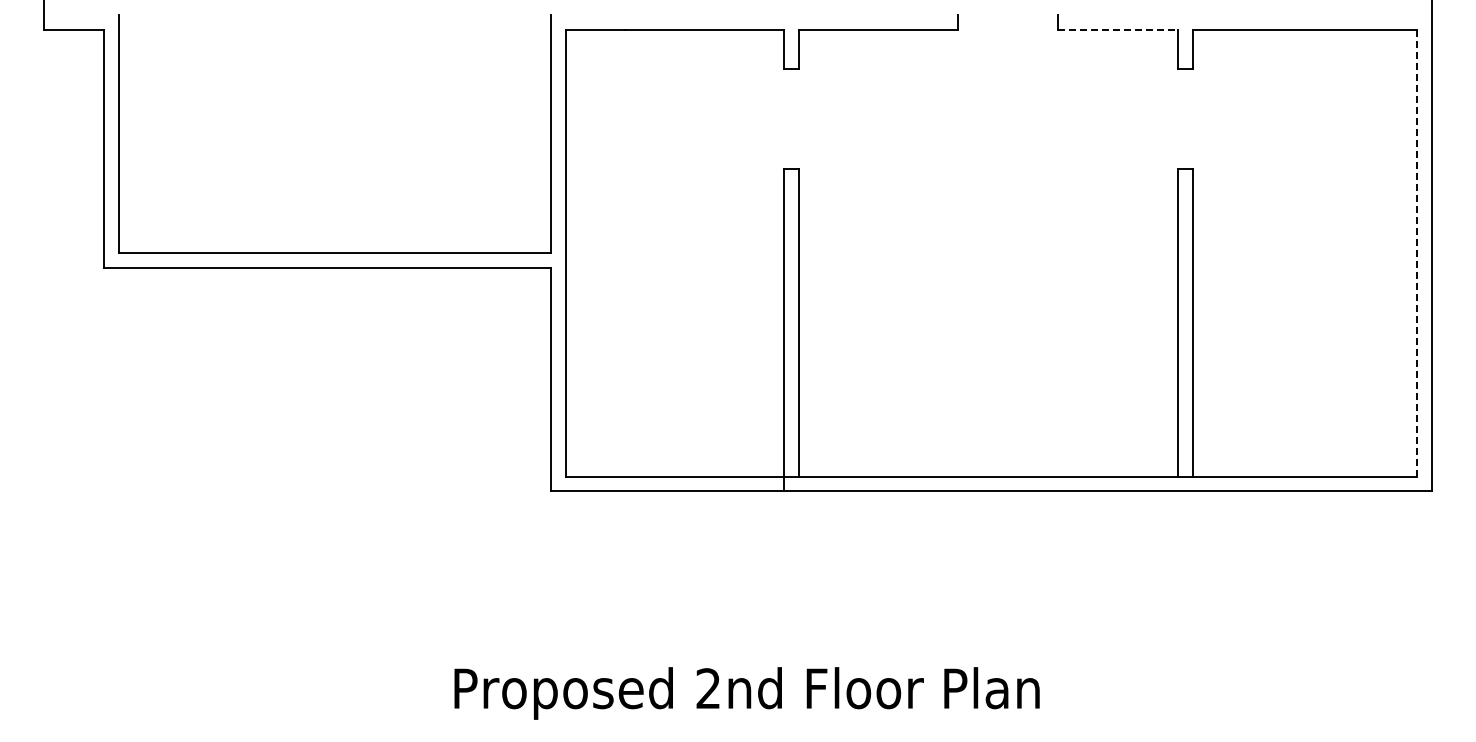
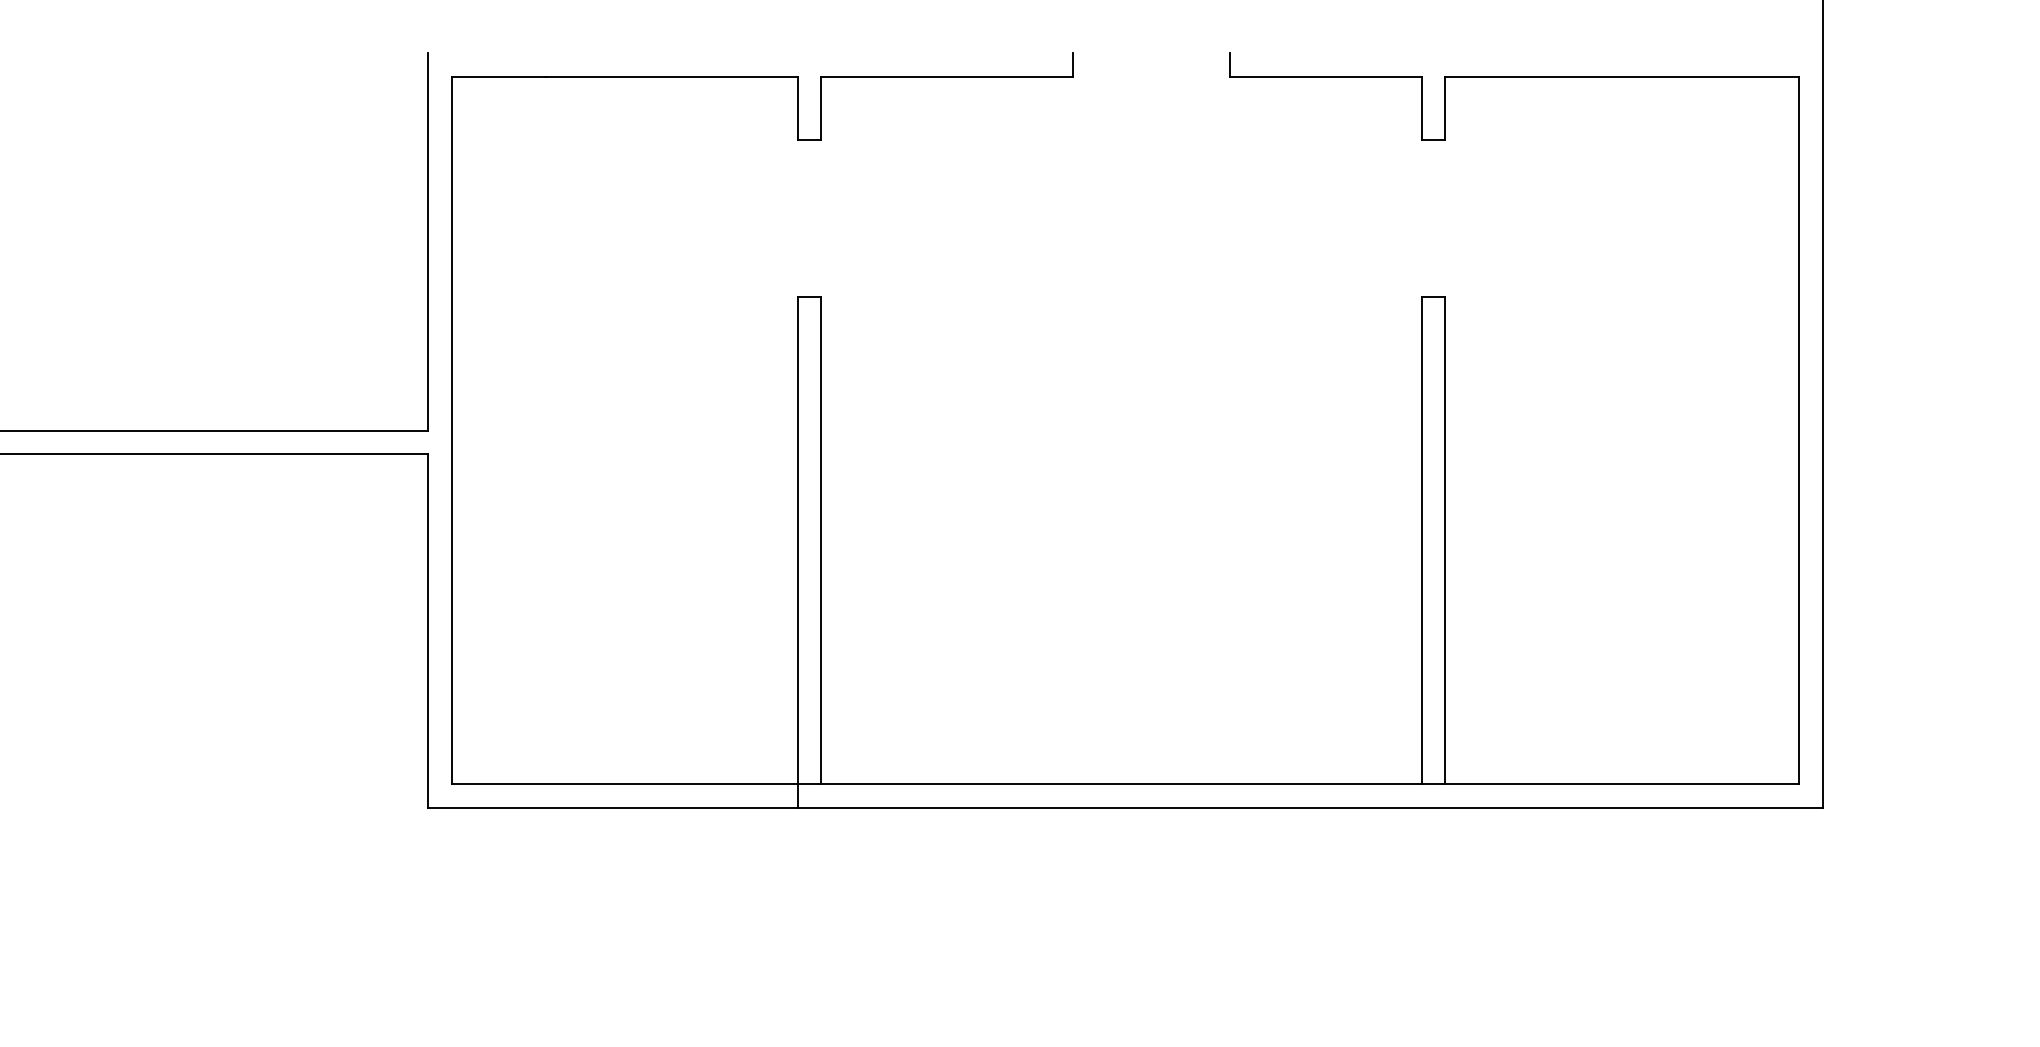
line: (1118, 29) -> (1326, 76), dashed -> solid
line: (1416, 253) -> (1798, 431), dashed -> solid

